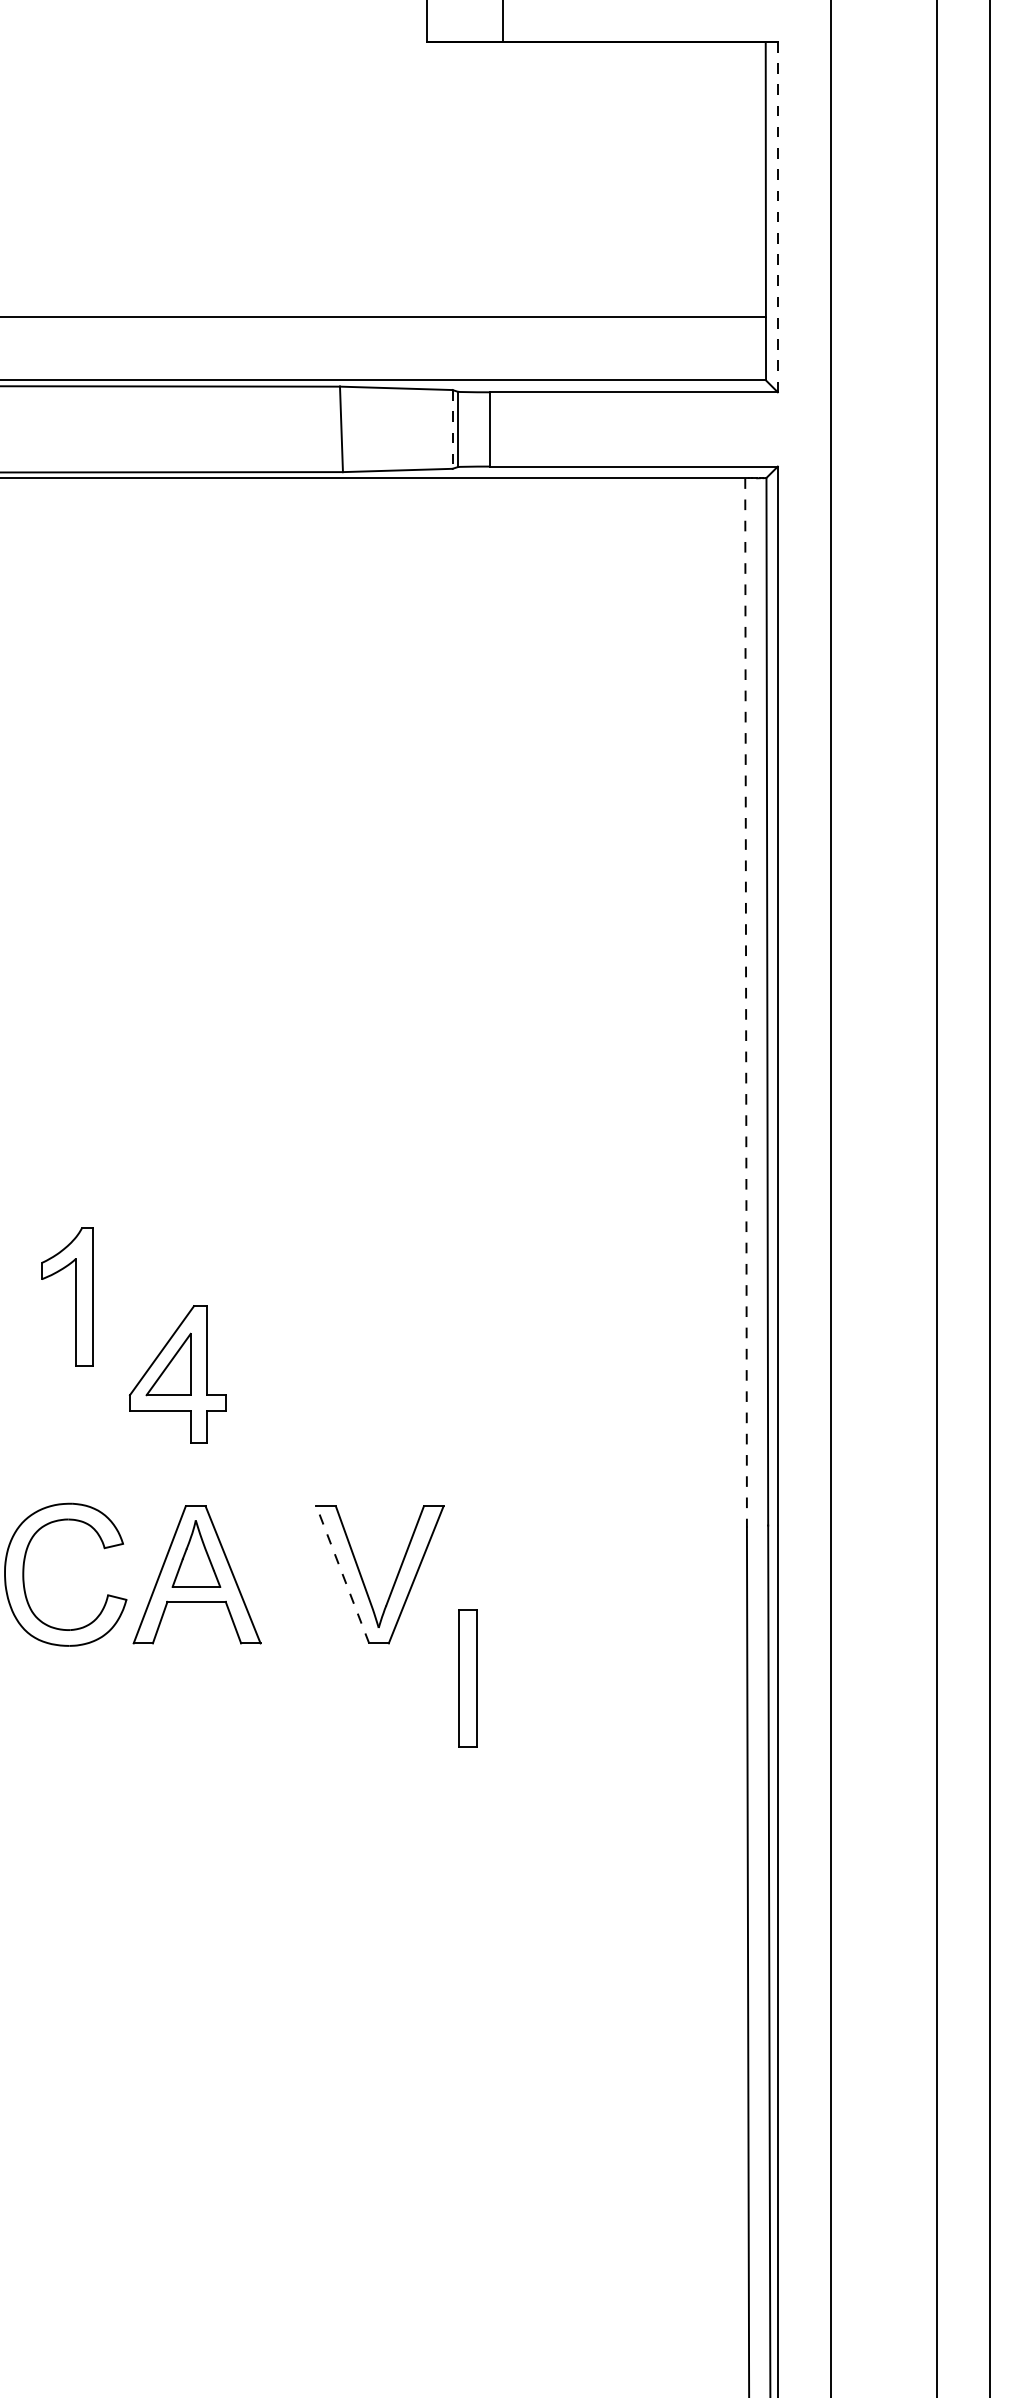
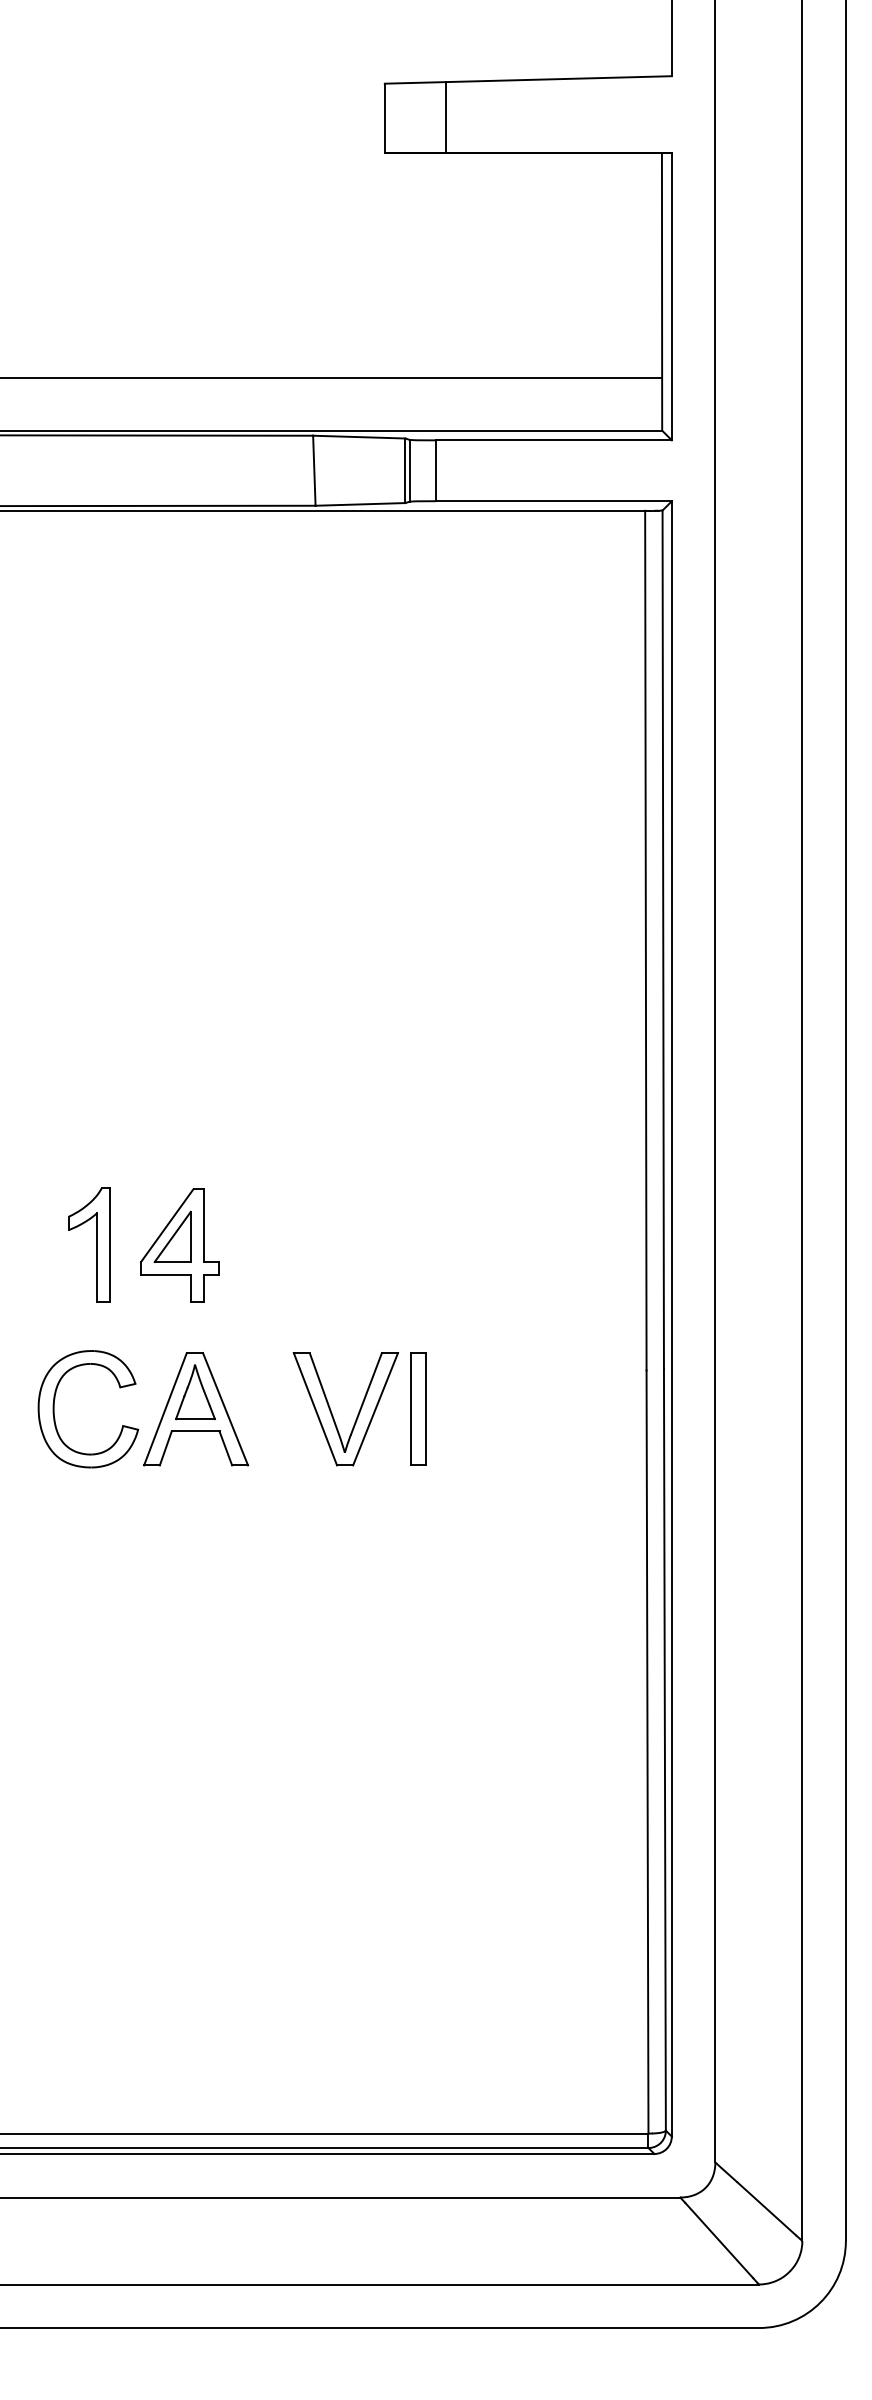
line: (777, 216) -> (671, 296), dashed -> solid
line: (452, 430) -> (405, 471), dashed -> solid
line: (745, 1002) -> (645, 940), dashed -> solid
part: (75, 1296) -> (96, 1244), moved
line: (342, 1573) -> (315, 1408), dashed -> solid
part: (468, 1677) -> (418, 1408), moved

